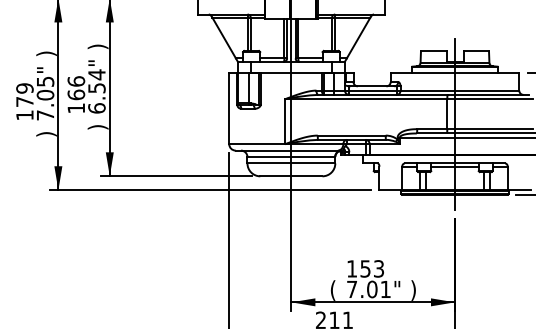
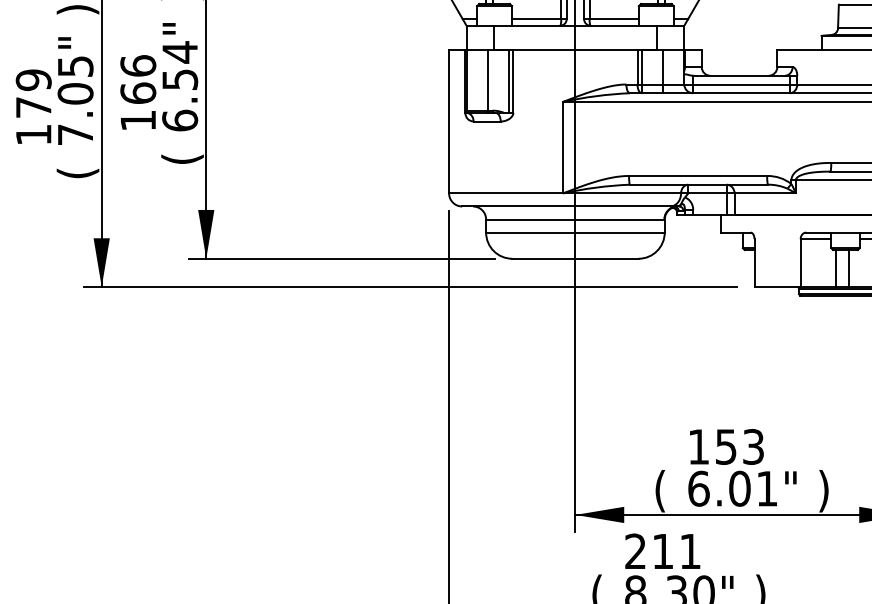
text: (97, 127) -> (181, 159), ) -> (
text: (46, 134) -> (77, 173), ) -> (
text: (352, 289) -> (699, 488), 7.01" -> 6.01"

